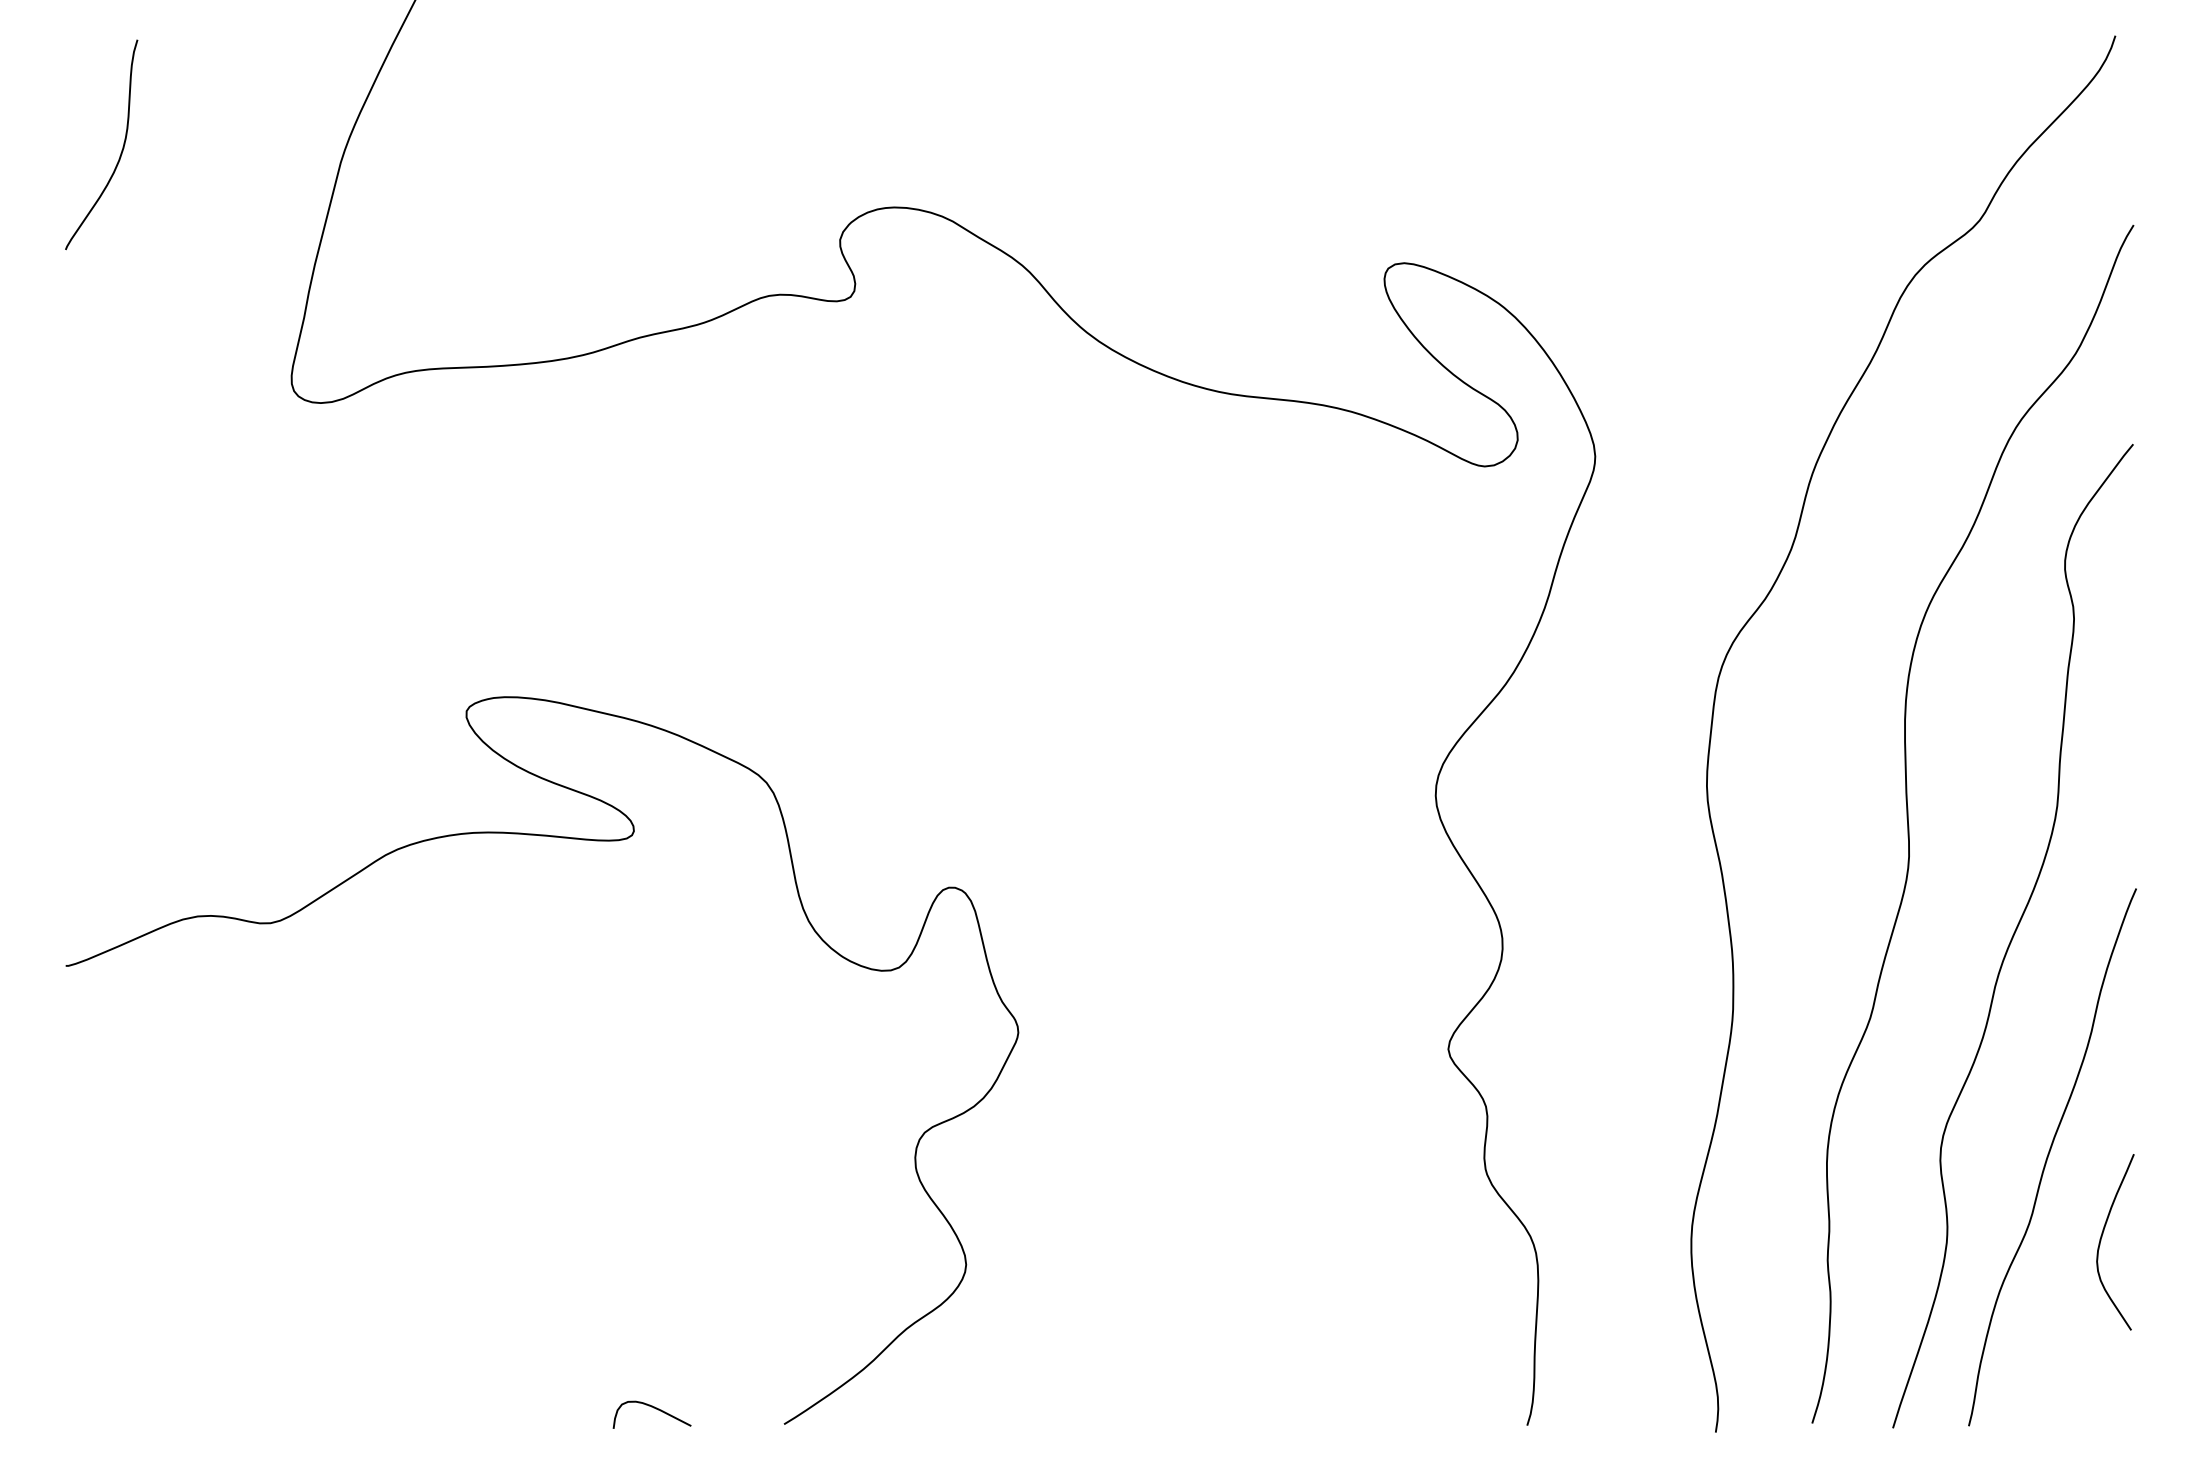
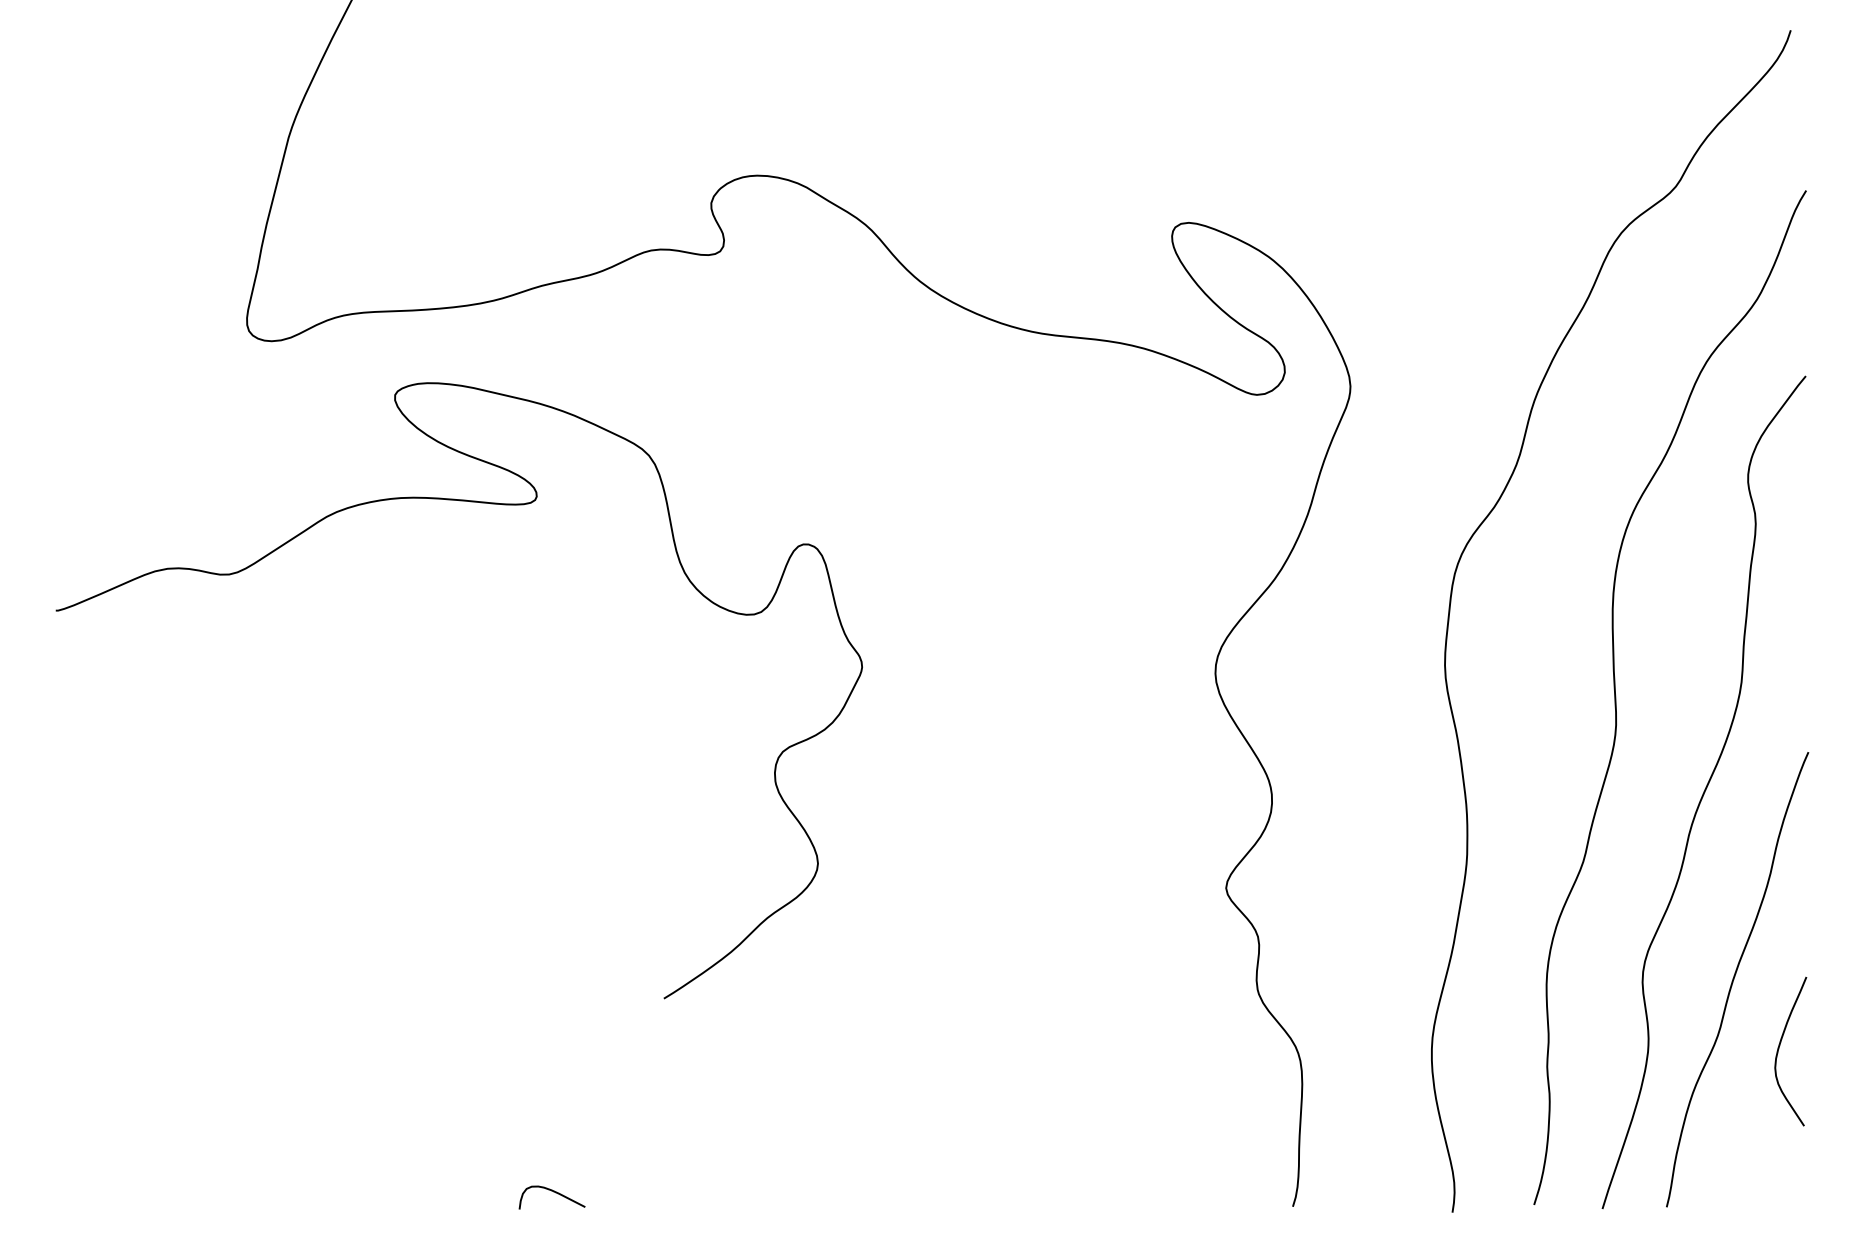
curve: (120, 151) -> (102, 128), removed
curve: (567, 839) -> (480, 503), moved

